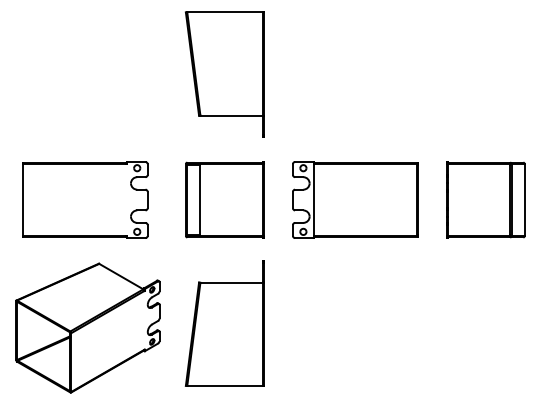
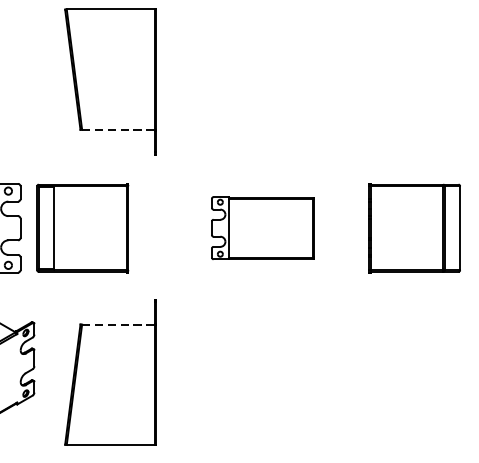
line: (232, 115) -> (119, 129), solid -> dashed
part: (224, 199) -> (82, 227), moved
part: (355, 199) -> (262, 227), size x0.7
line: (232, 282) -> (119, 324), solid -> dashed

